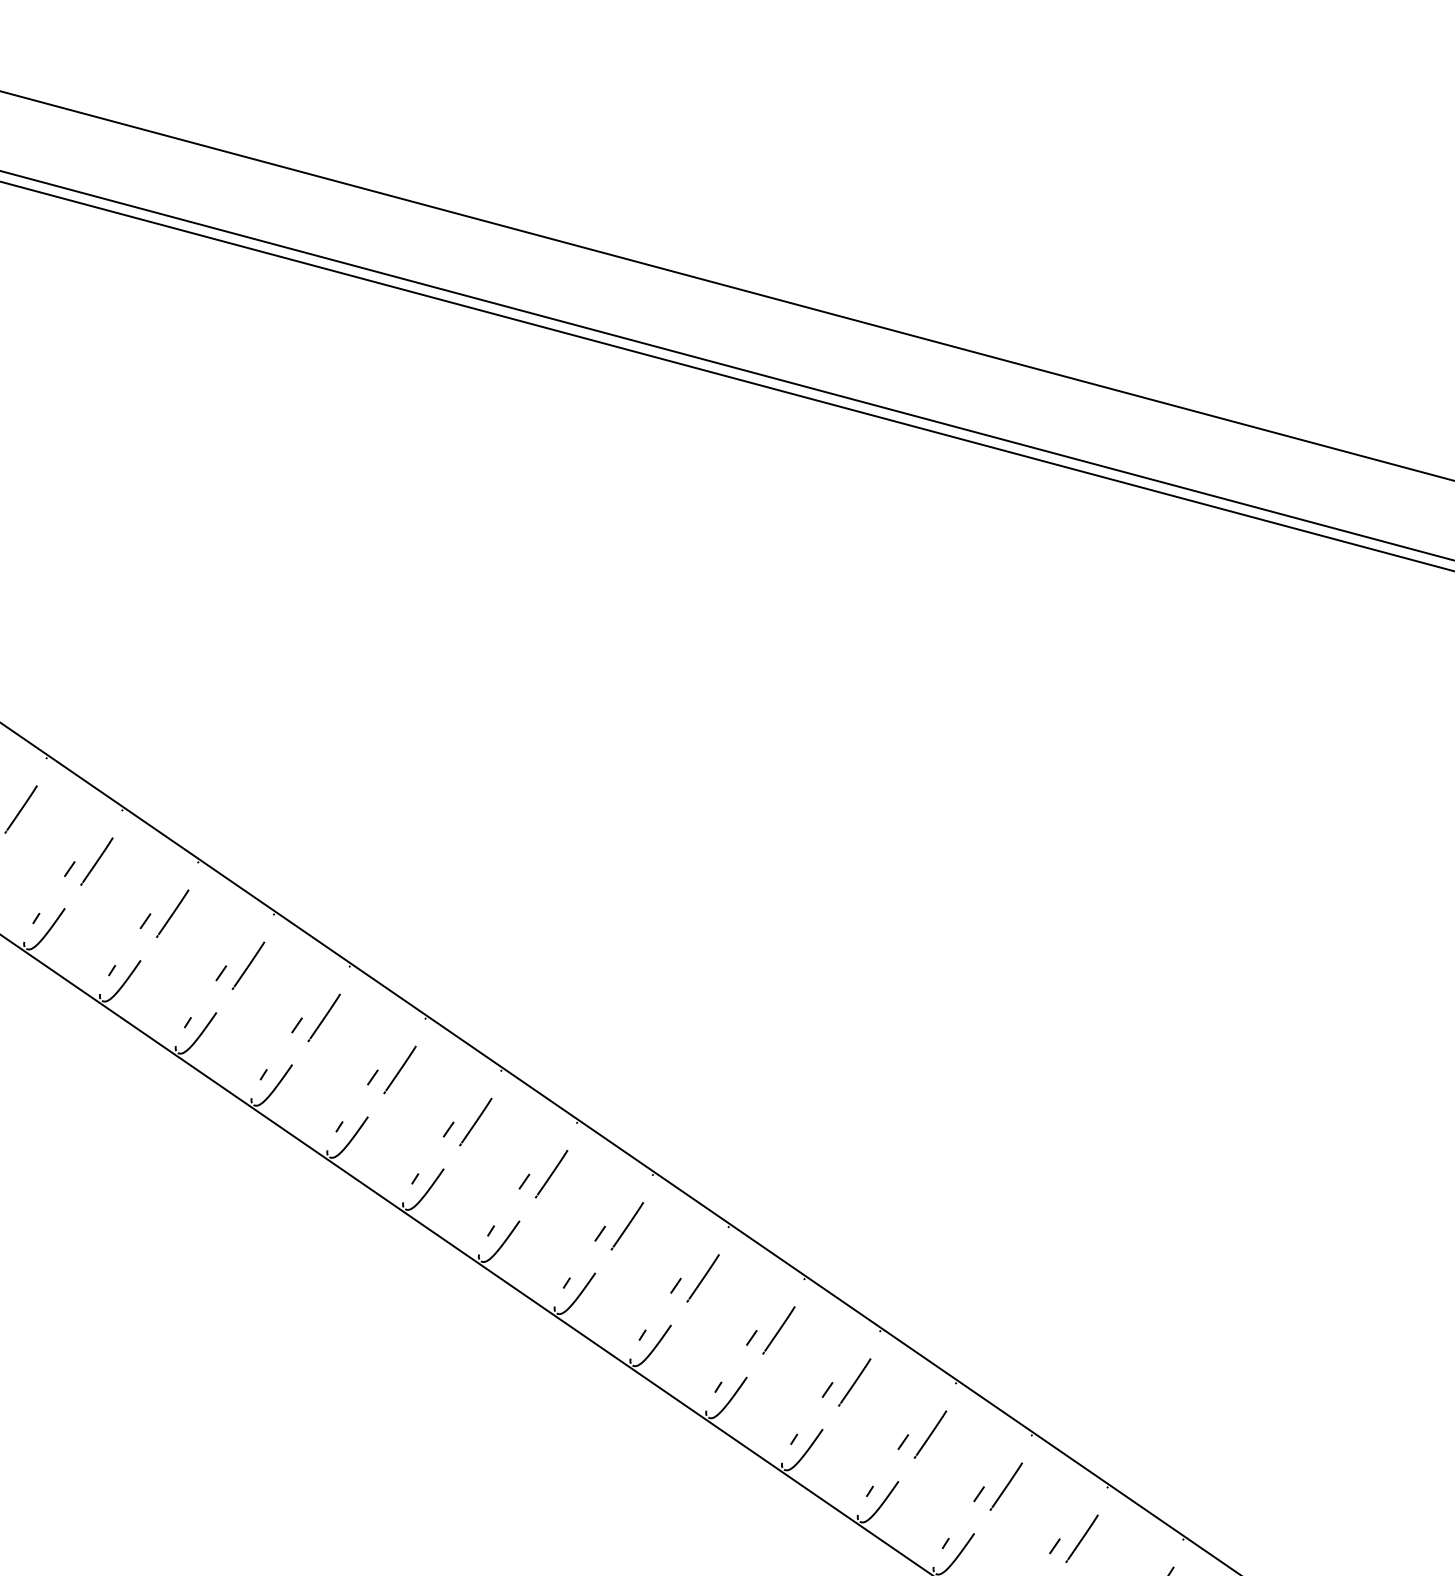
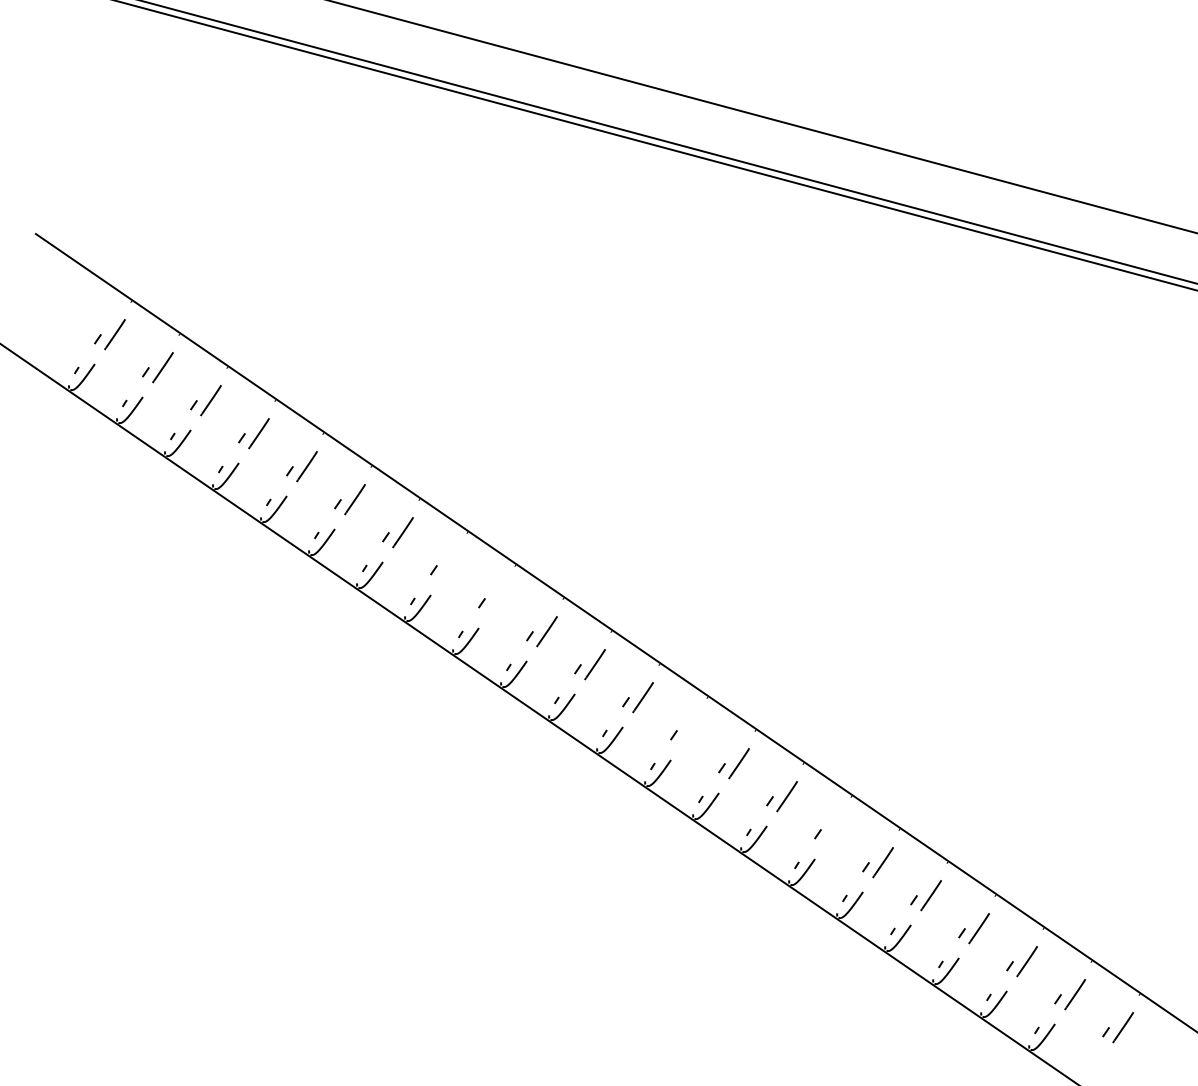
line: (323, 1017) -> (450, 565), removed
line: (398, 1070) -> (498, 598), removed
line: (702, 1278) -> (690, 730), removed
line: (929, 1434) -> (834, 829), removed

